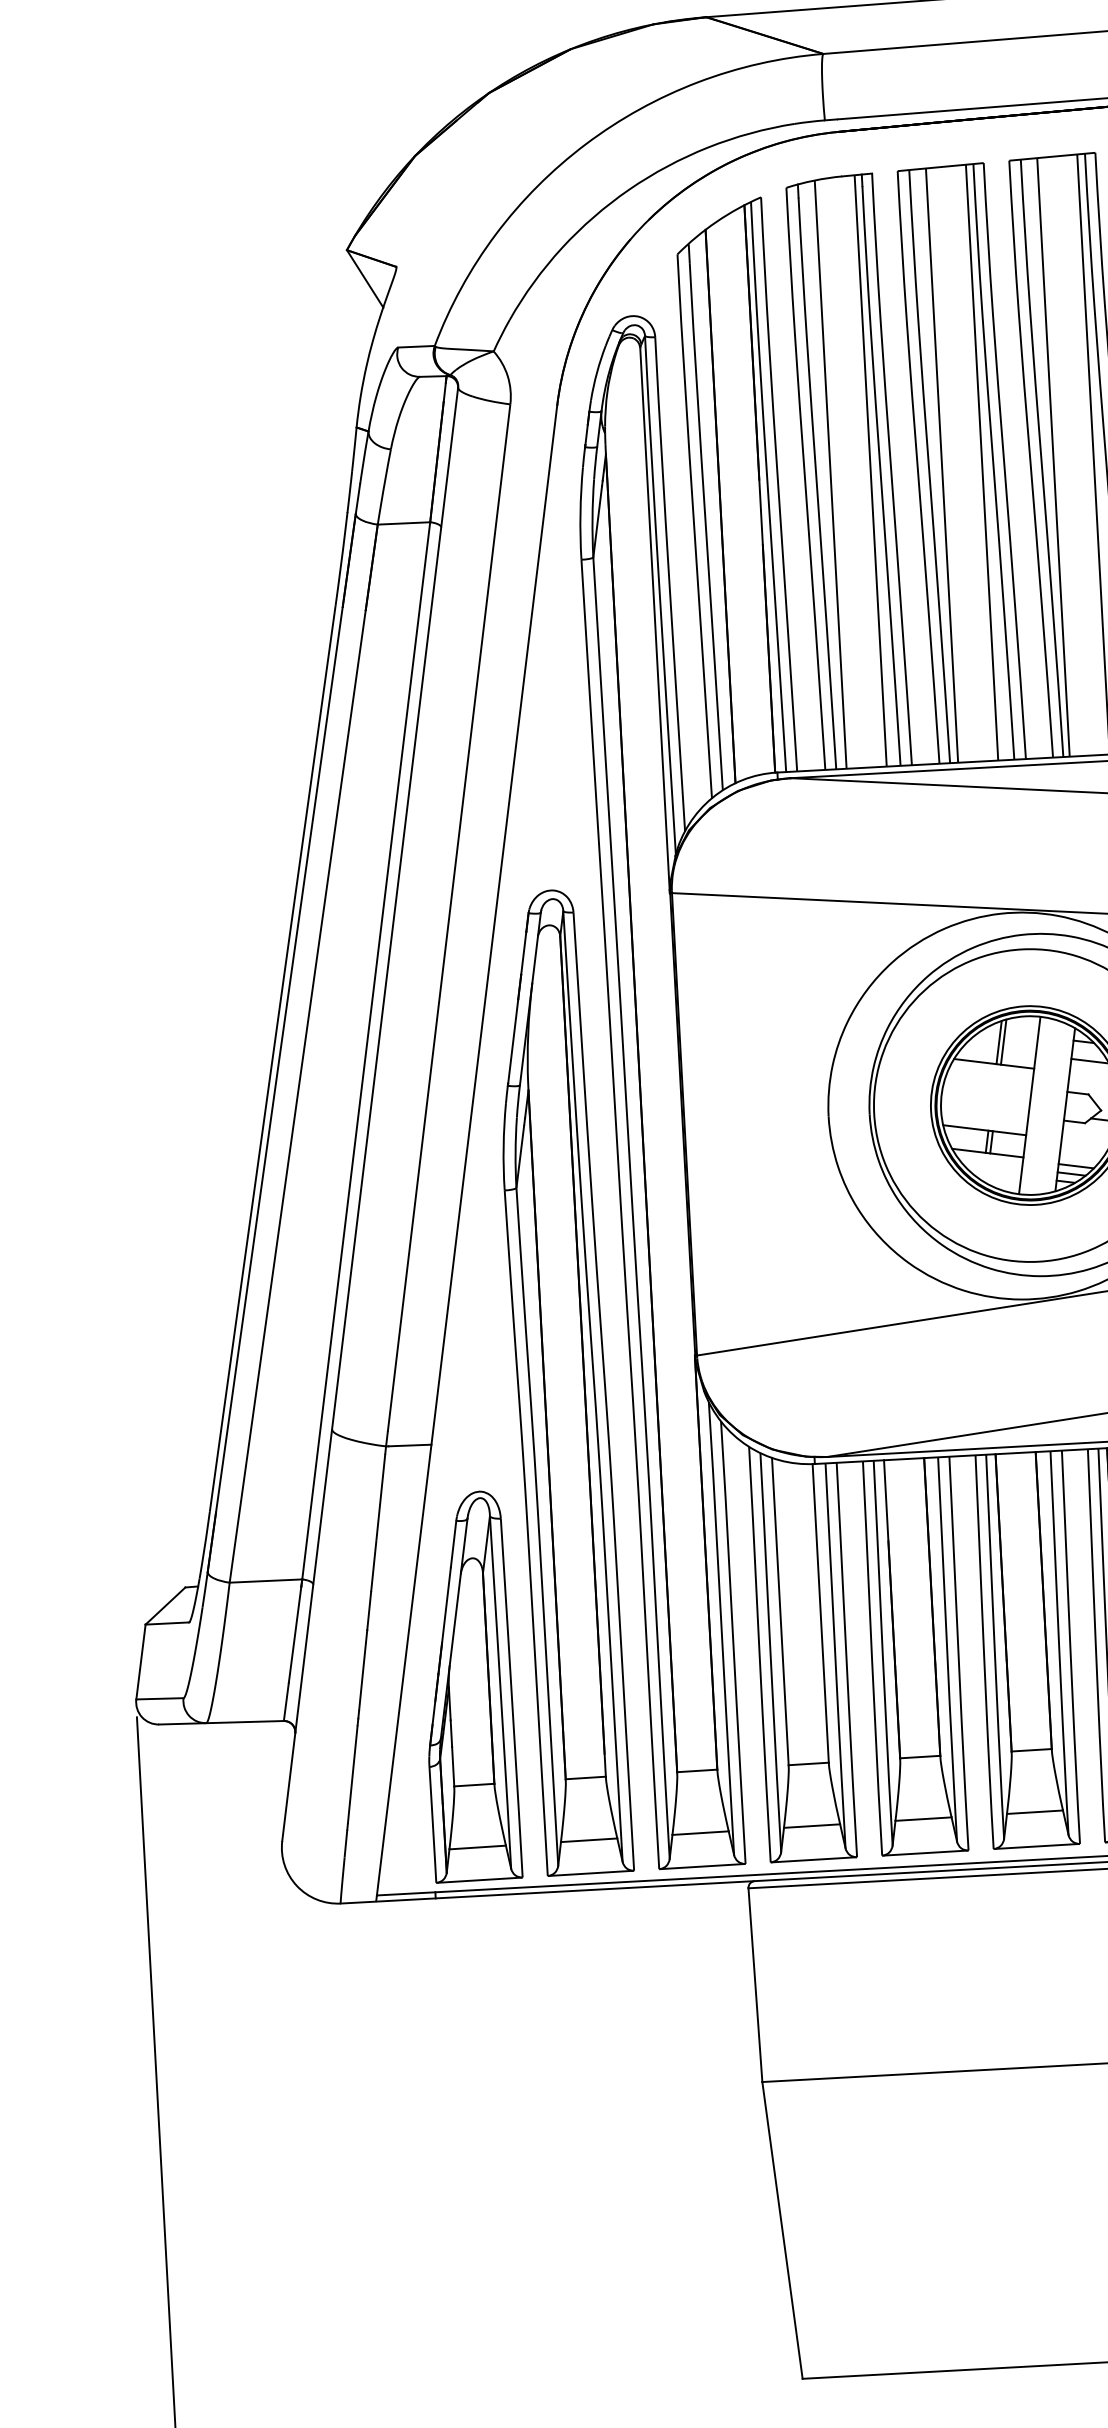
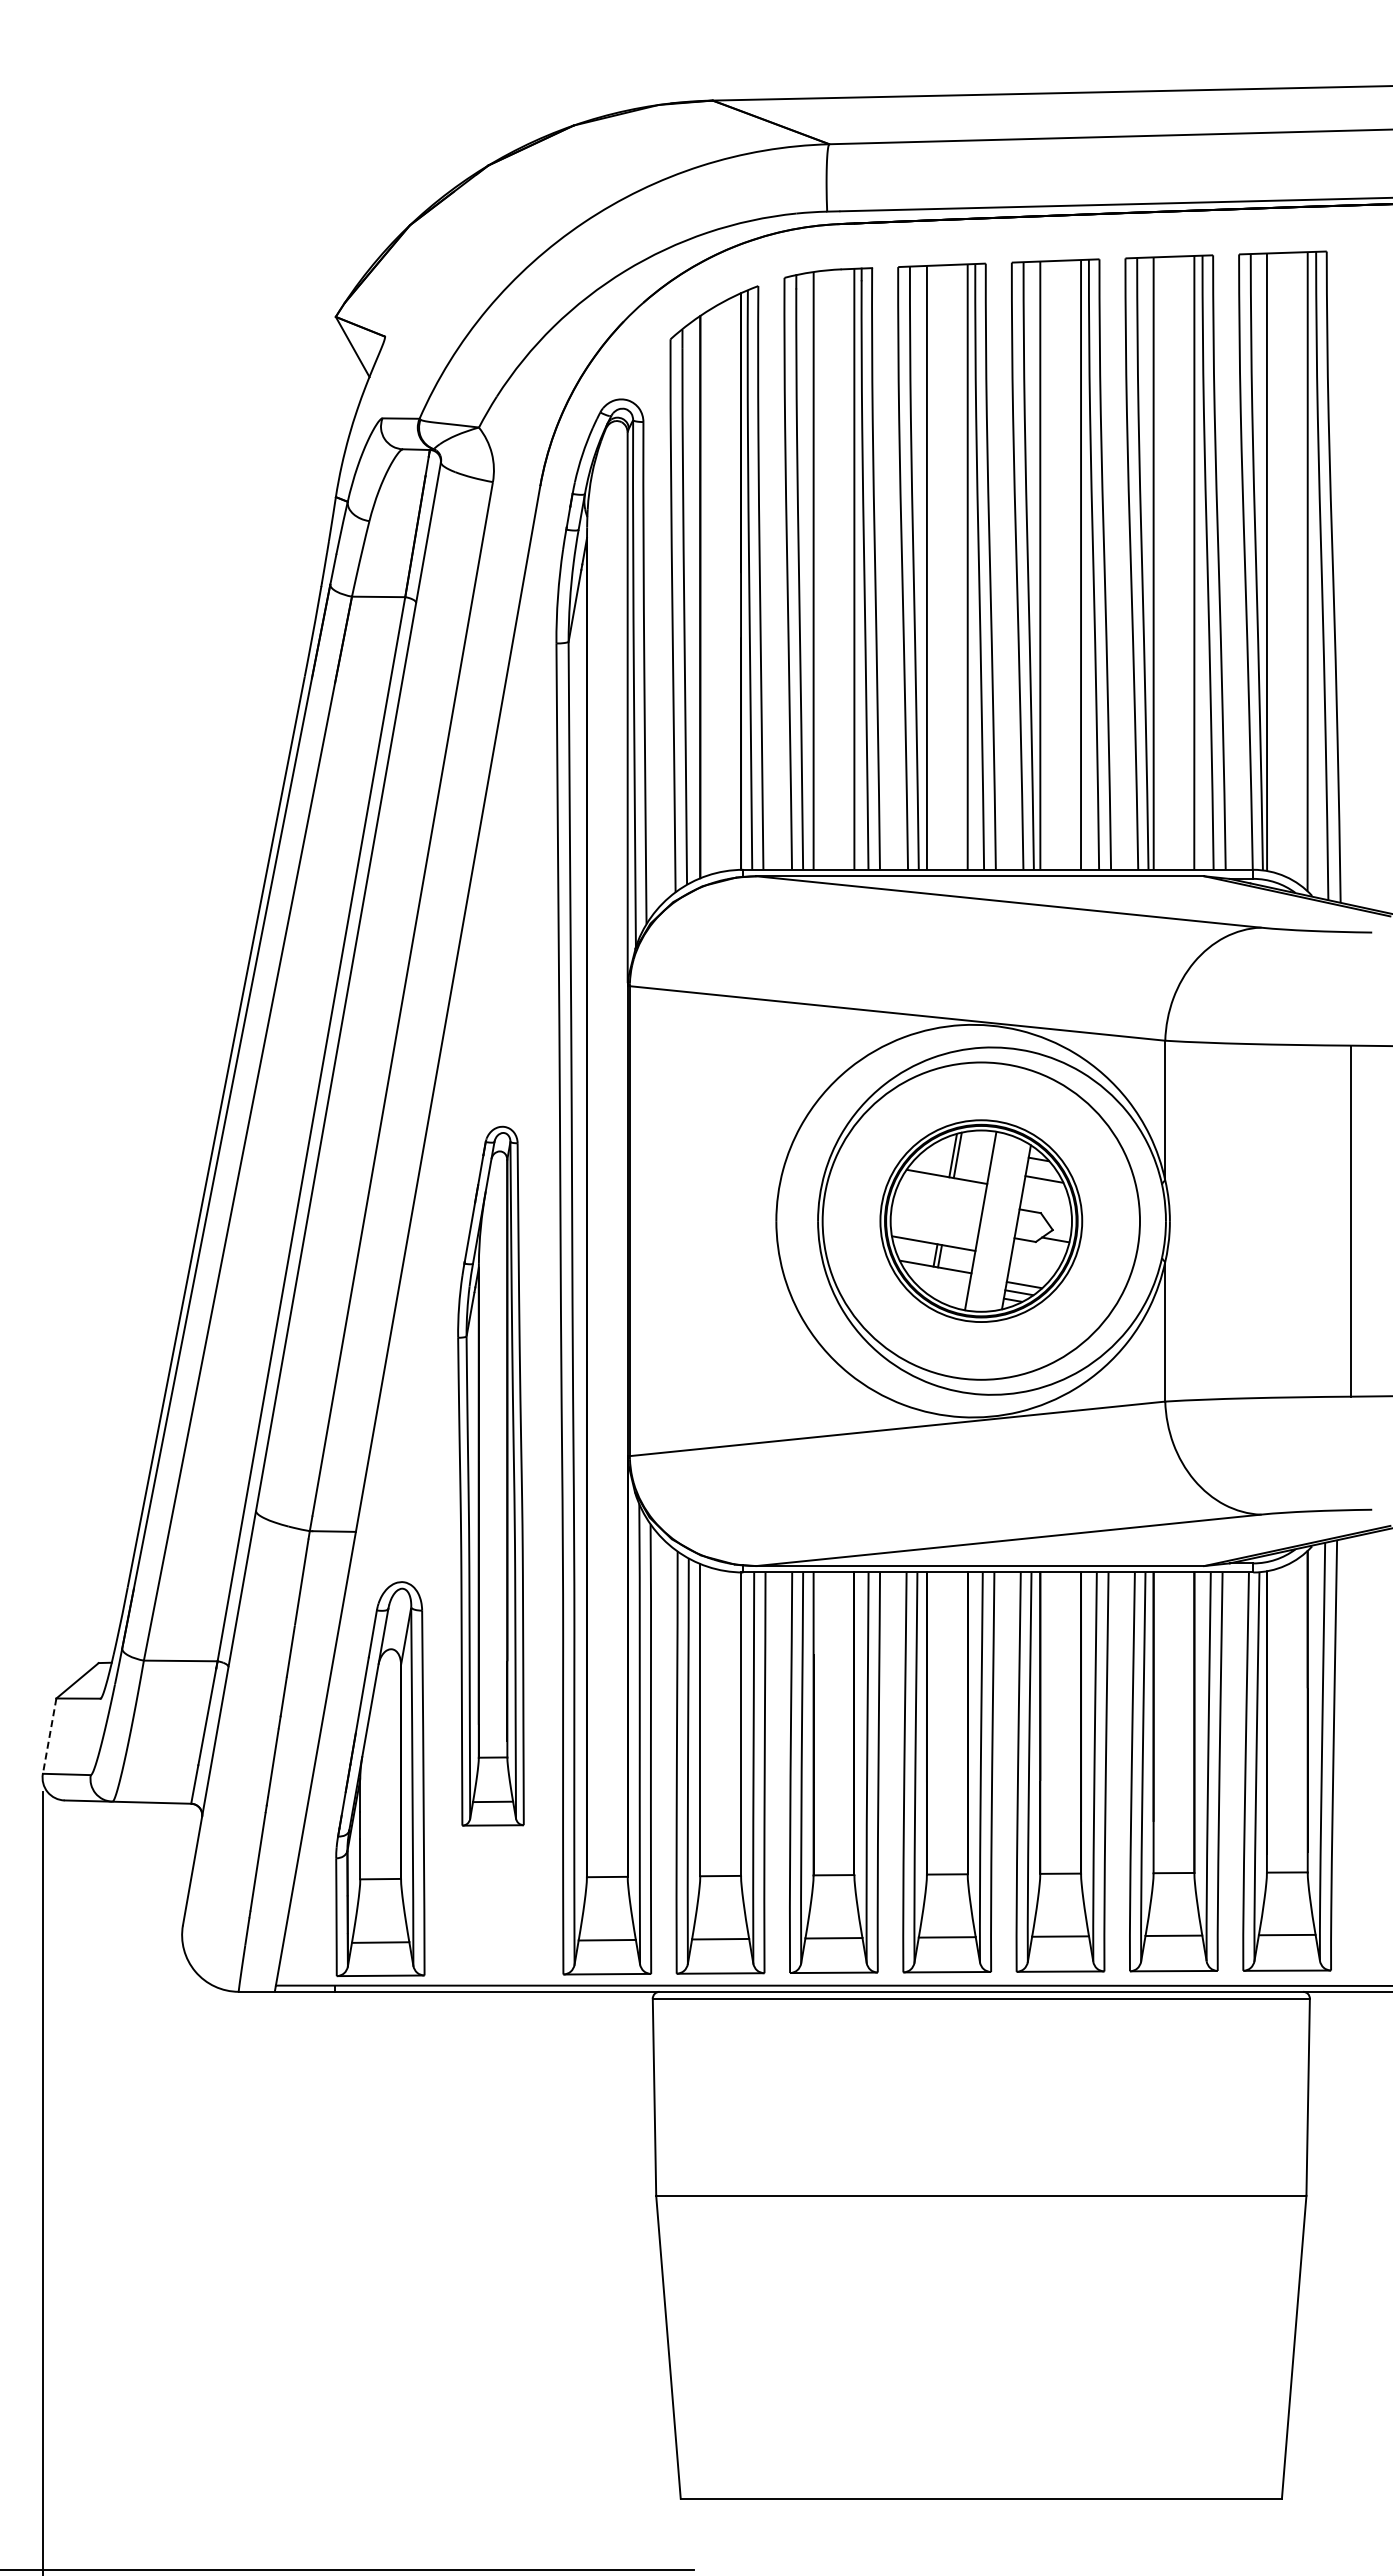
part: (560, 1383) -> (490, 1476), size x0.7
line: (140, 1662) -> (49, 1736), solid -> dashed

